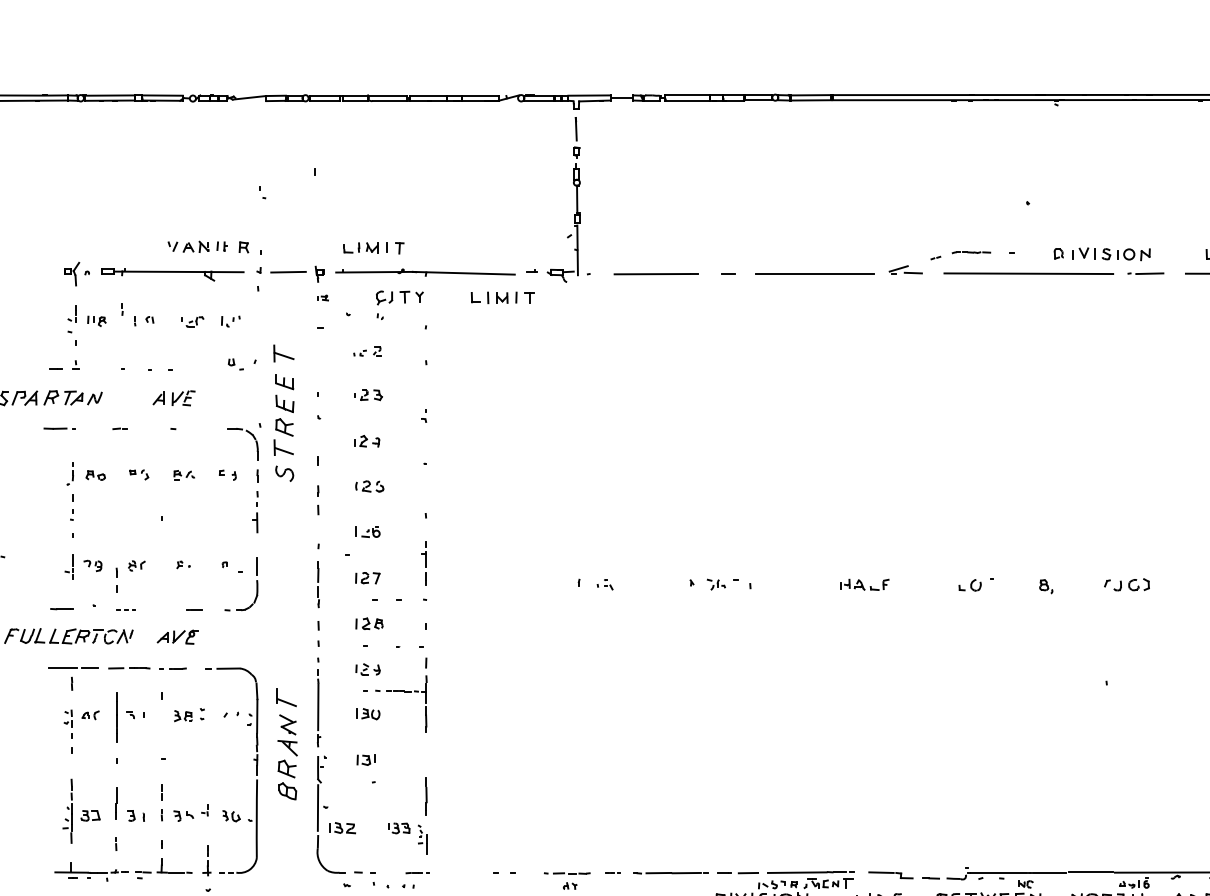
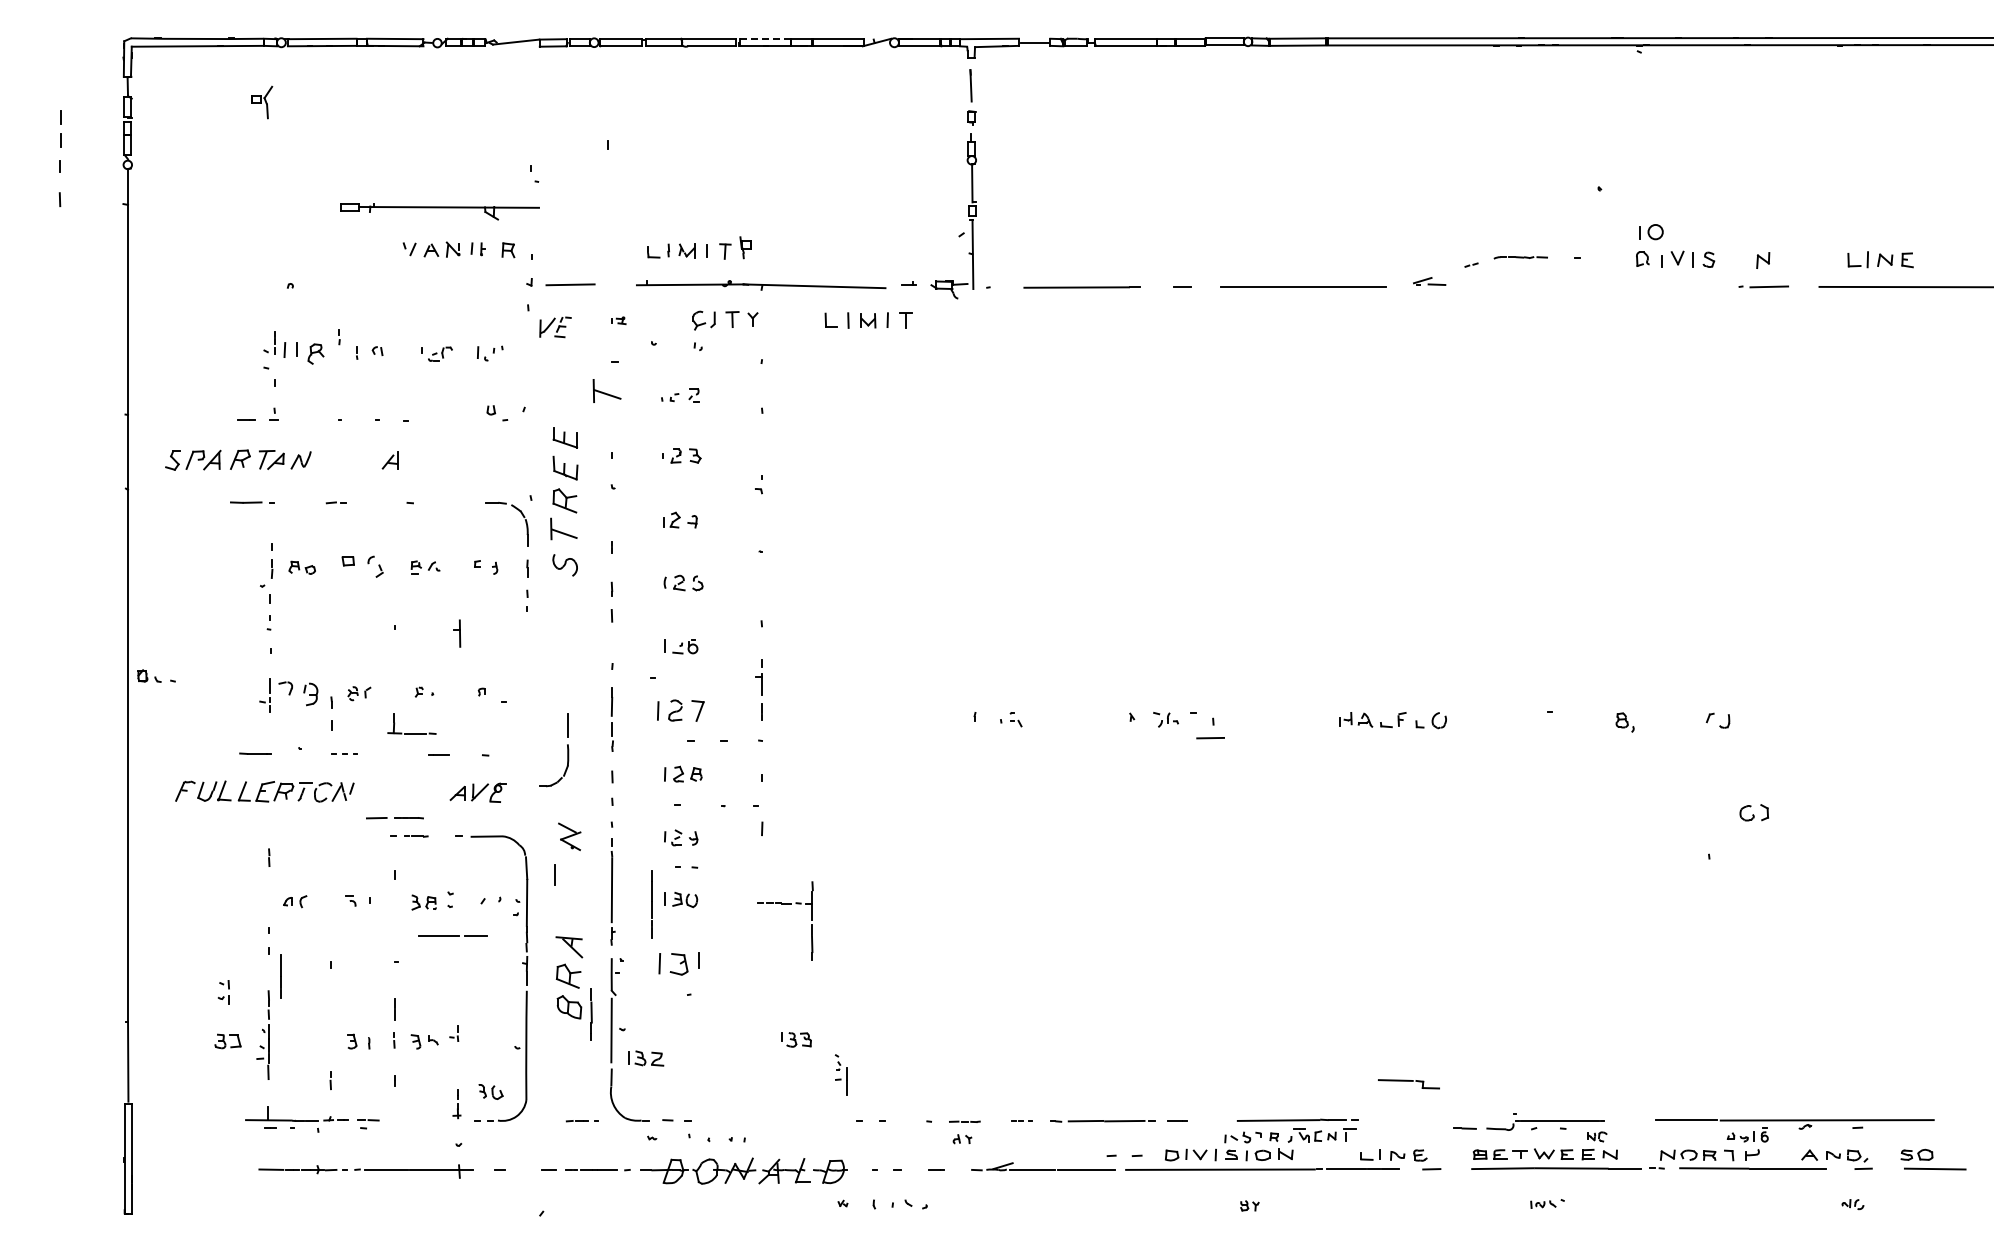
line: (428, 95) -> (765, 39), solid -> dashed
part: (1126, 254) -> (1651, 232), moved
part: (905, 269) -> (1429, 281), size x0.7
line: (1028, 273) -> (1600, 286), removed
part: (72, 274) -> (262, 102), moved
part: (172, 274) -> (439, 211), moved
part: (319, 274) -> (745, 247), moved
part: (96, 320) -> (303, 352), size x1.6
part: (283, 353) -> (606, 390), moved
part: (183, 398) -> (555, 327), moved
part: (70, 473) -> (266, 565), size x1.4
part: (139, 474) -> (362, 566), size x1.6
part: (255, 522) -> (457, 633), moved
part: (93, 565) -> (298, 693), size x1.6
part: (367, 578) -> (680, 710), size x1.4
part: (256, 584) -> (567, 750), moved
part: (1138, 584) -> (1753, 812), moved
part: (969, 585) -> (1430, 720), moved
part: (177, 636) -> (477, 792), moved
line: (72, 667) -> (452, 935), moved
line: (128, 668) -> (394, 818), moved
part: (407, 692) -> (785, 904), moved
line: (286, 702) -> (567, 883), removed
line: (116, 717) -> (651, 904), moved
part: (67, 718) -> (223, 992), moved
part: (287, 724) -> (569, 836), moved
part: (366, 759) -> (678, 963), size x1.6
line: (426, 796) -> (591, 1014), moved
line: (116, 803) -> (280, 976), moved
part: (90, 815) -> (227, 1041), moved
part: (231, 815) -> (490, 1091), moved
part: (399, 828) -> (796, 1039), moved
part: (422, 839) -> (840, 1074), moved
part: (206, 860) -> (456, 1103), size x0.7
part: (174, 872) -> (411, 733), moved
line: (1049, 872) -> (1629, 1120), removed
part: (417, 873) -> (581, 1121), moved
part: (571, 873) -> (964, 1121), size x0.6
line: (748, 873) -> (1210, 738), moved
part: (890, 875) -> (1408, 1084), moved

